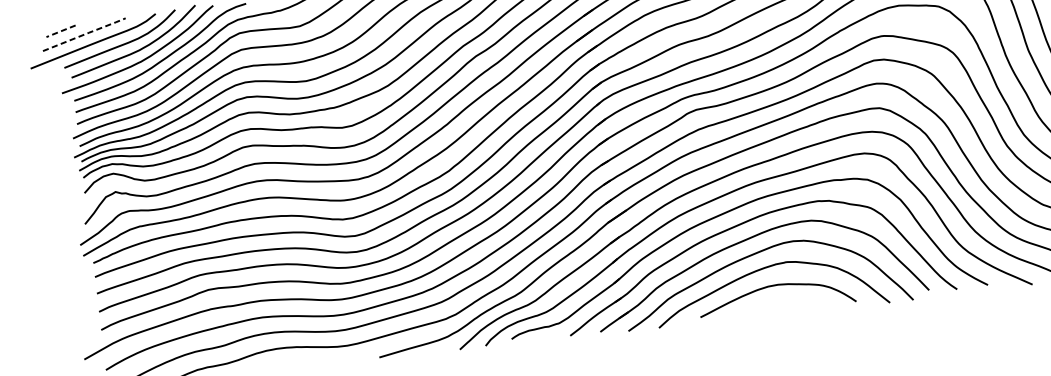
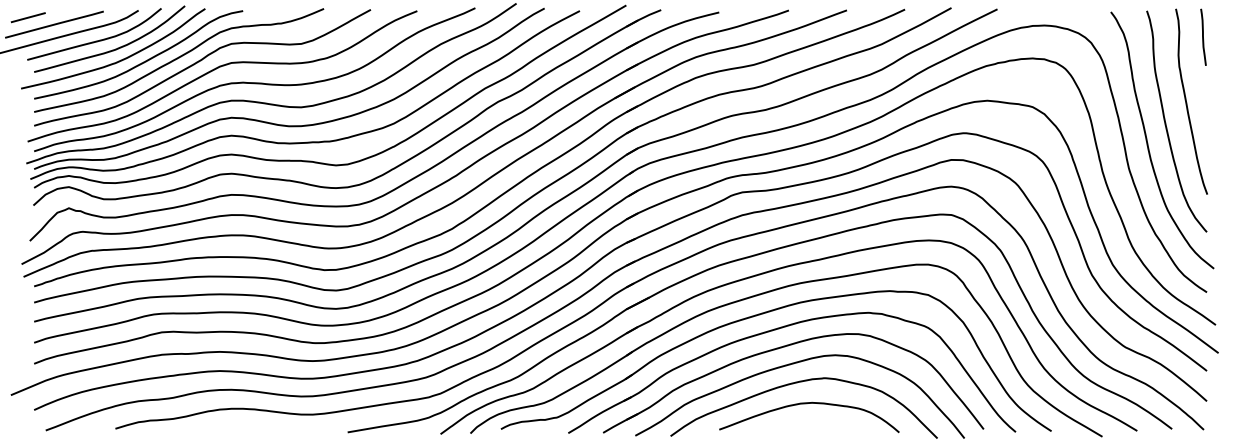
line: (60, 31) -> (27, 17), dashed -> solid
line: (86, 34) -> (56, 24), dashed -> solid

